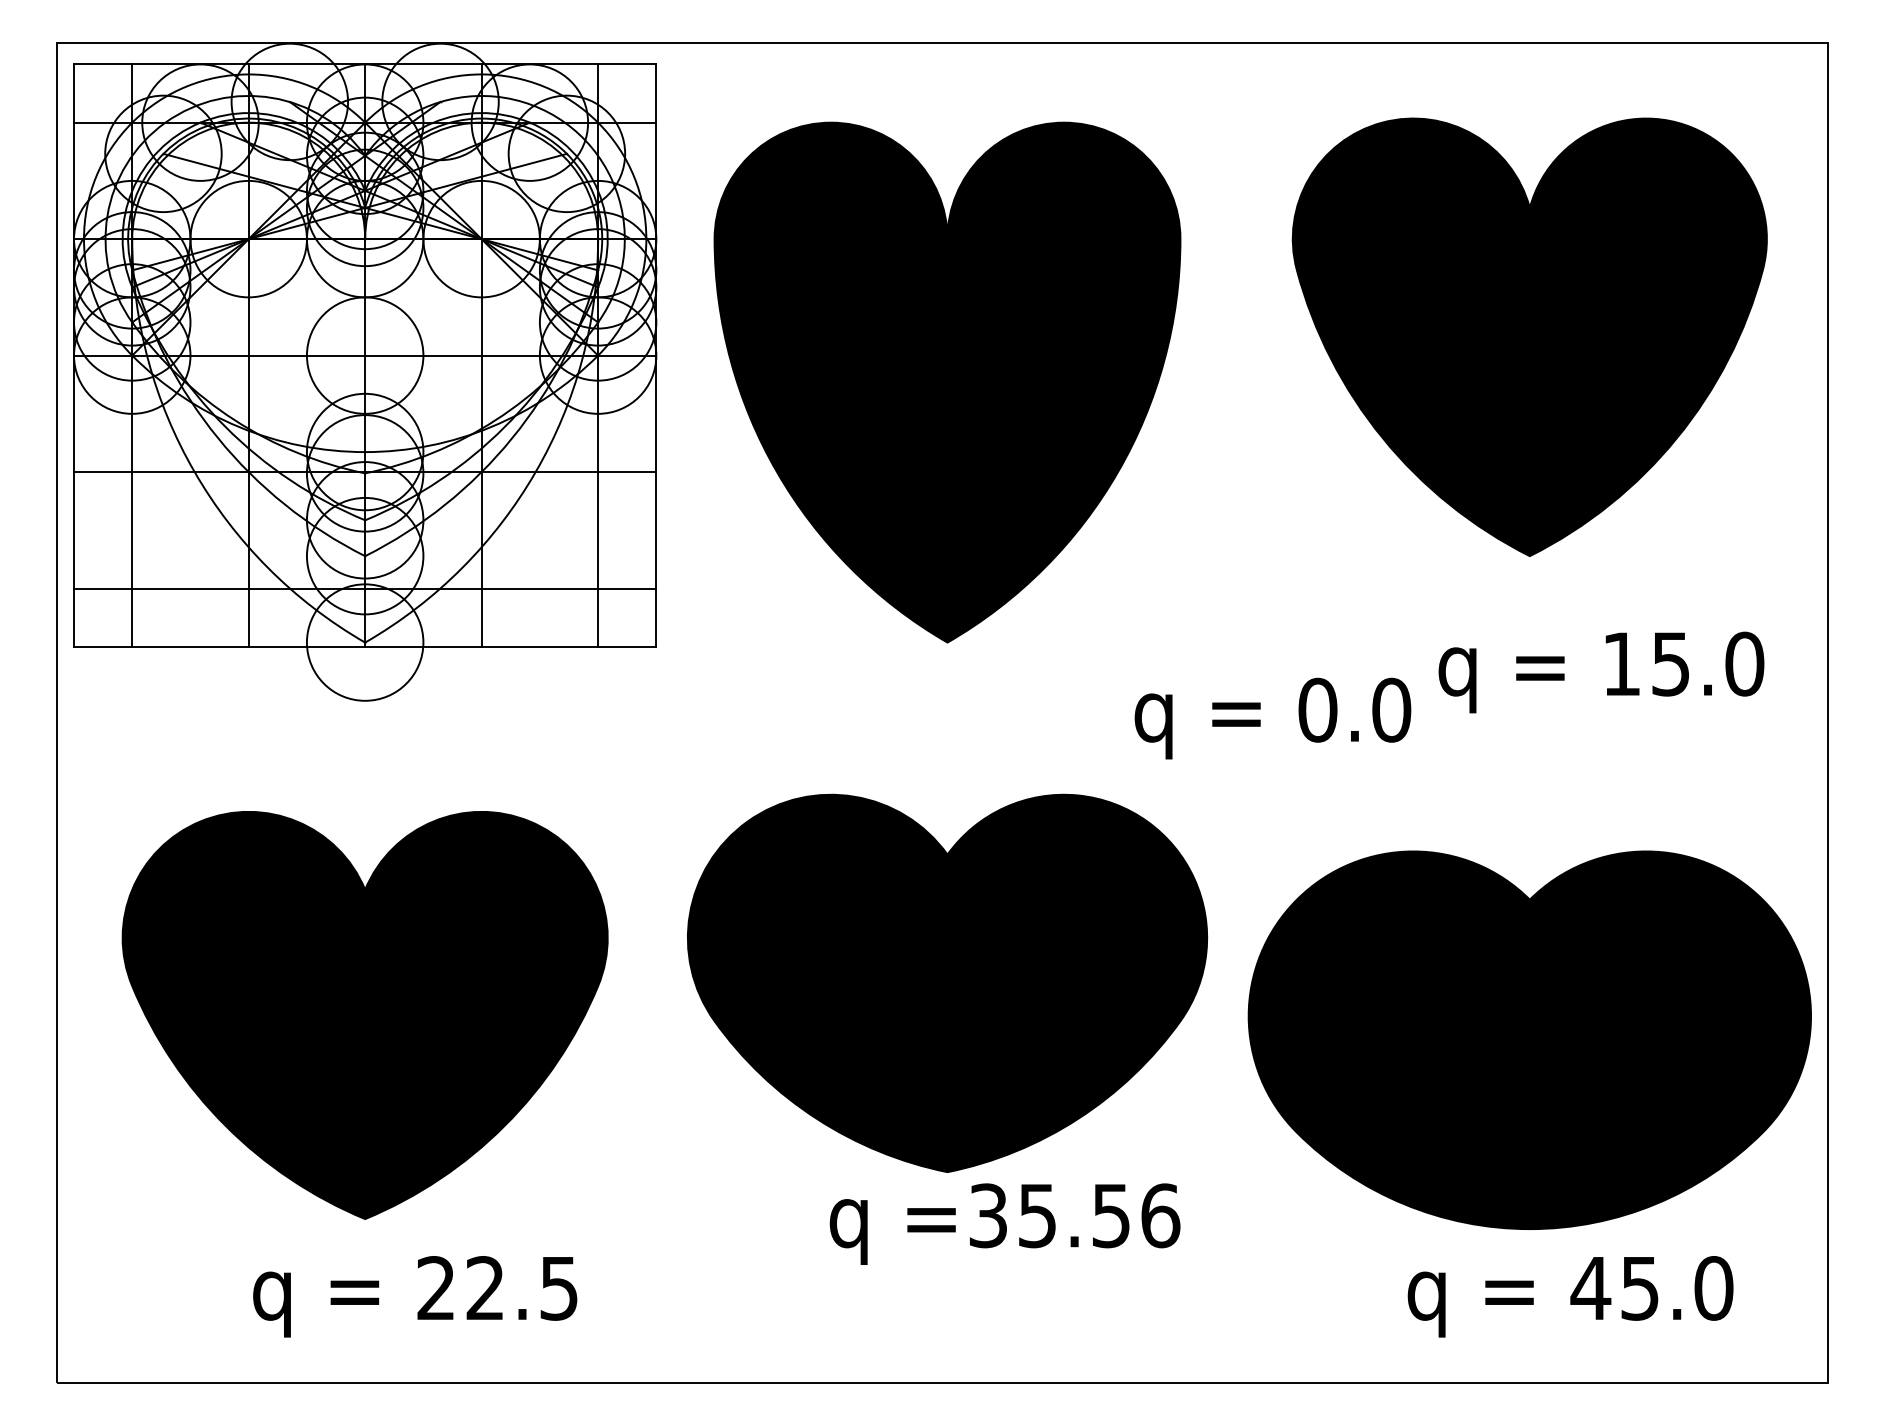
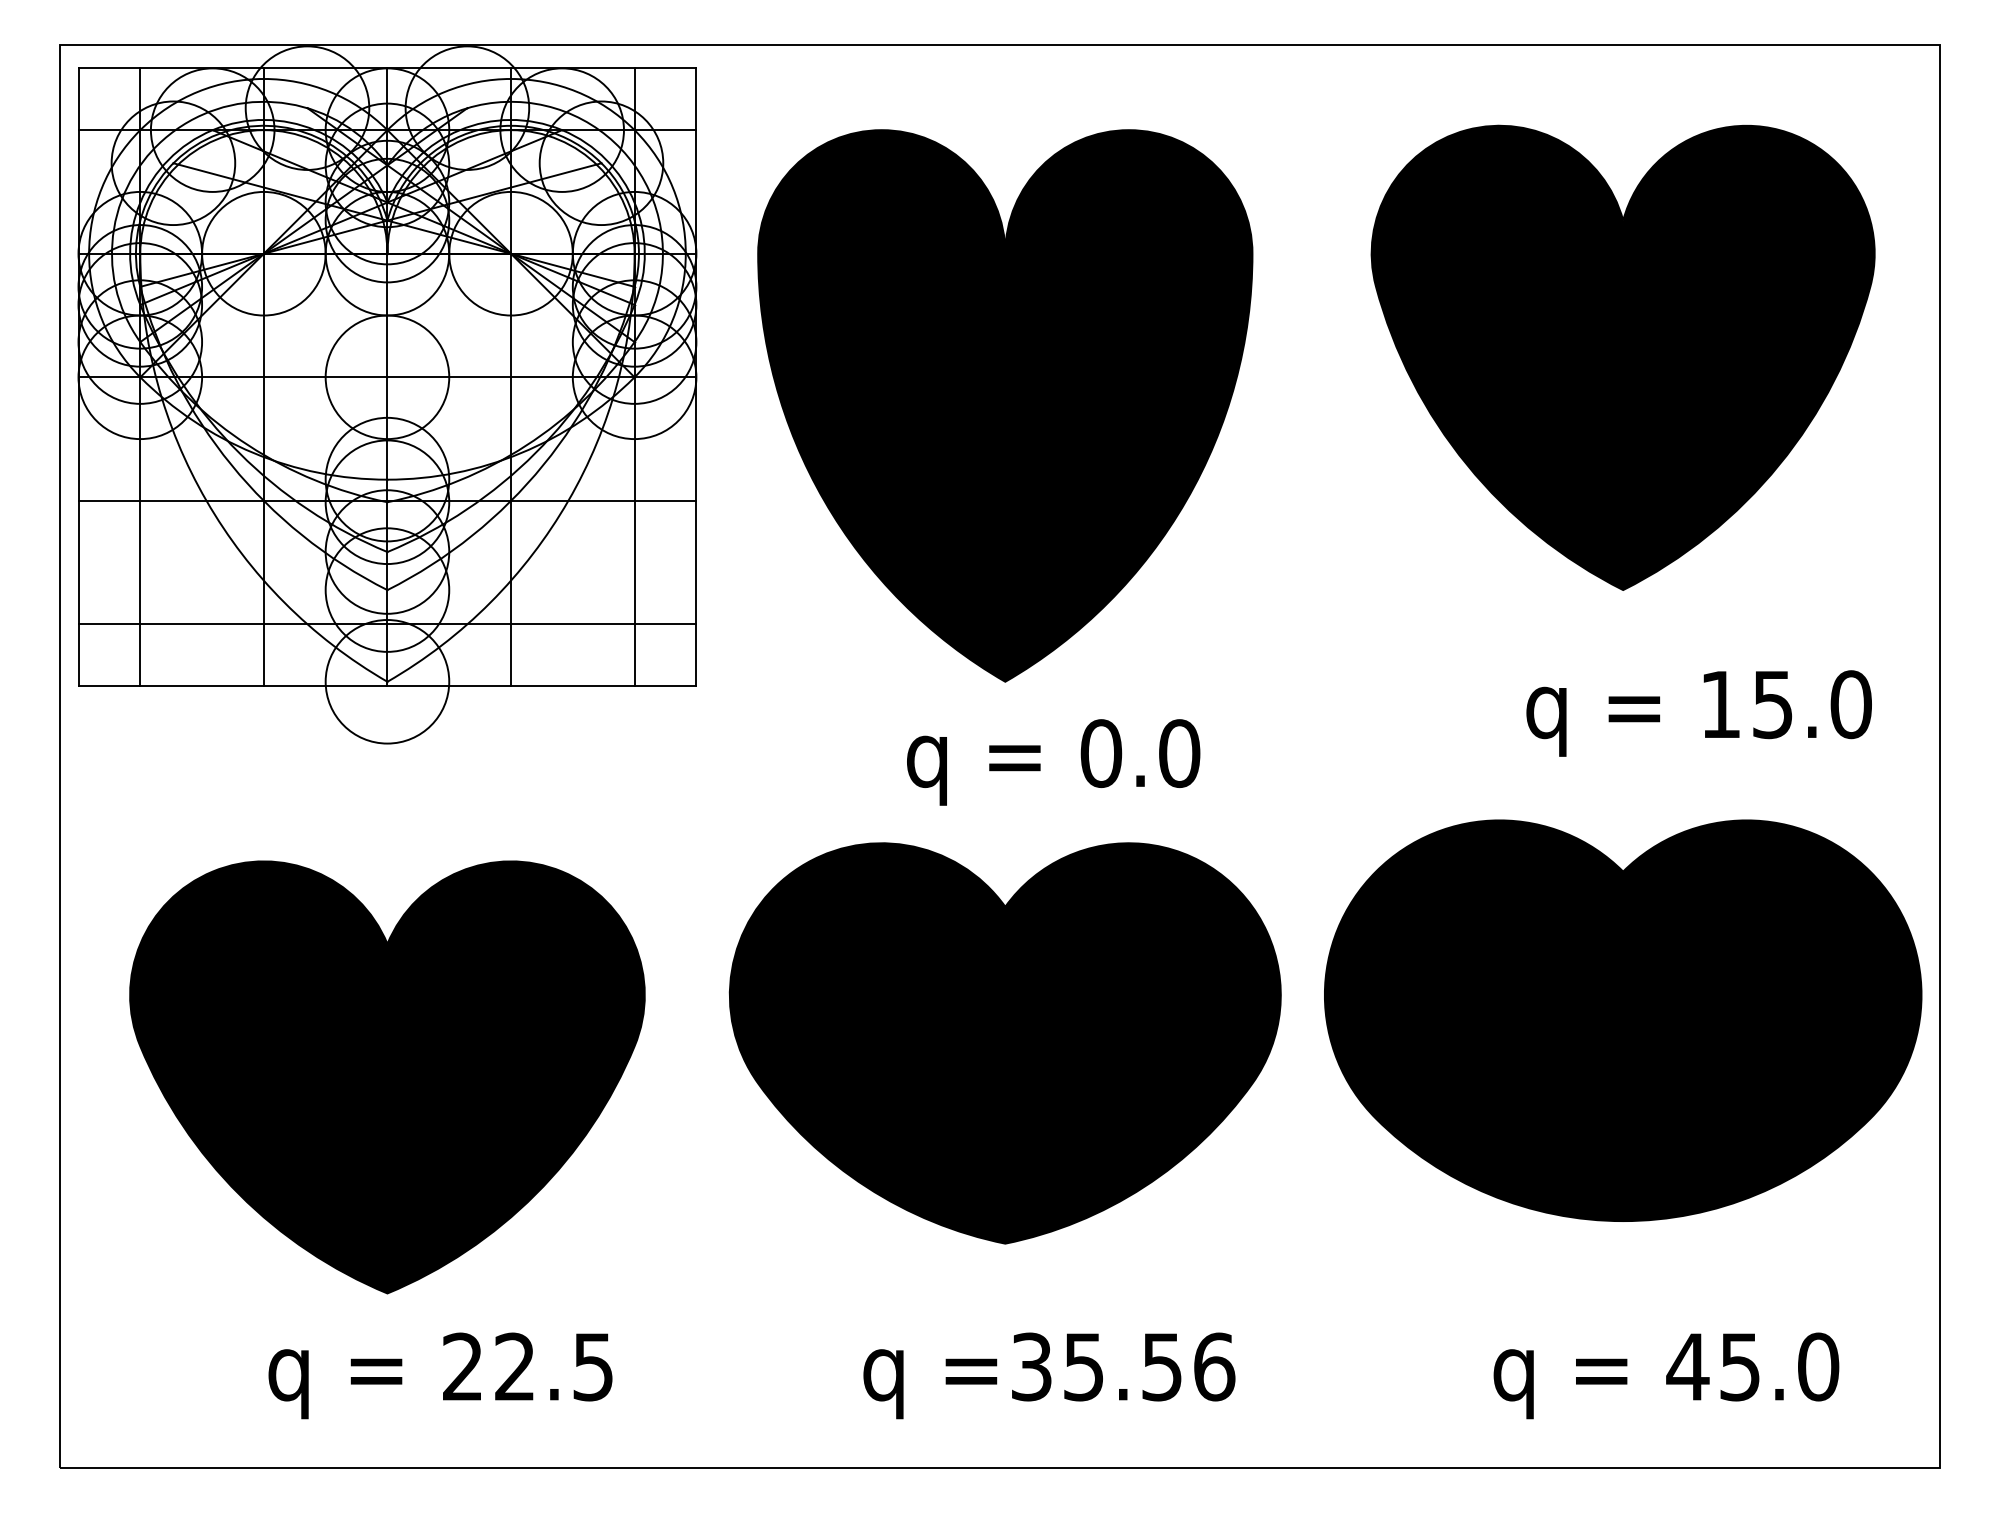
text: (1272, 718) -> (1053, 762), moved
part: (1530, 1040) -> (1623, 1020), moved
text: (1005, 1223) -> (1049, 1375), moved

